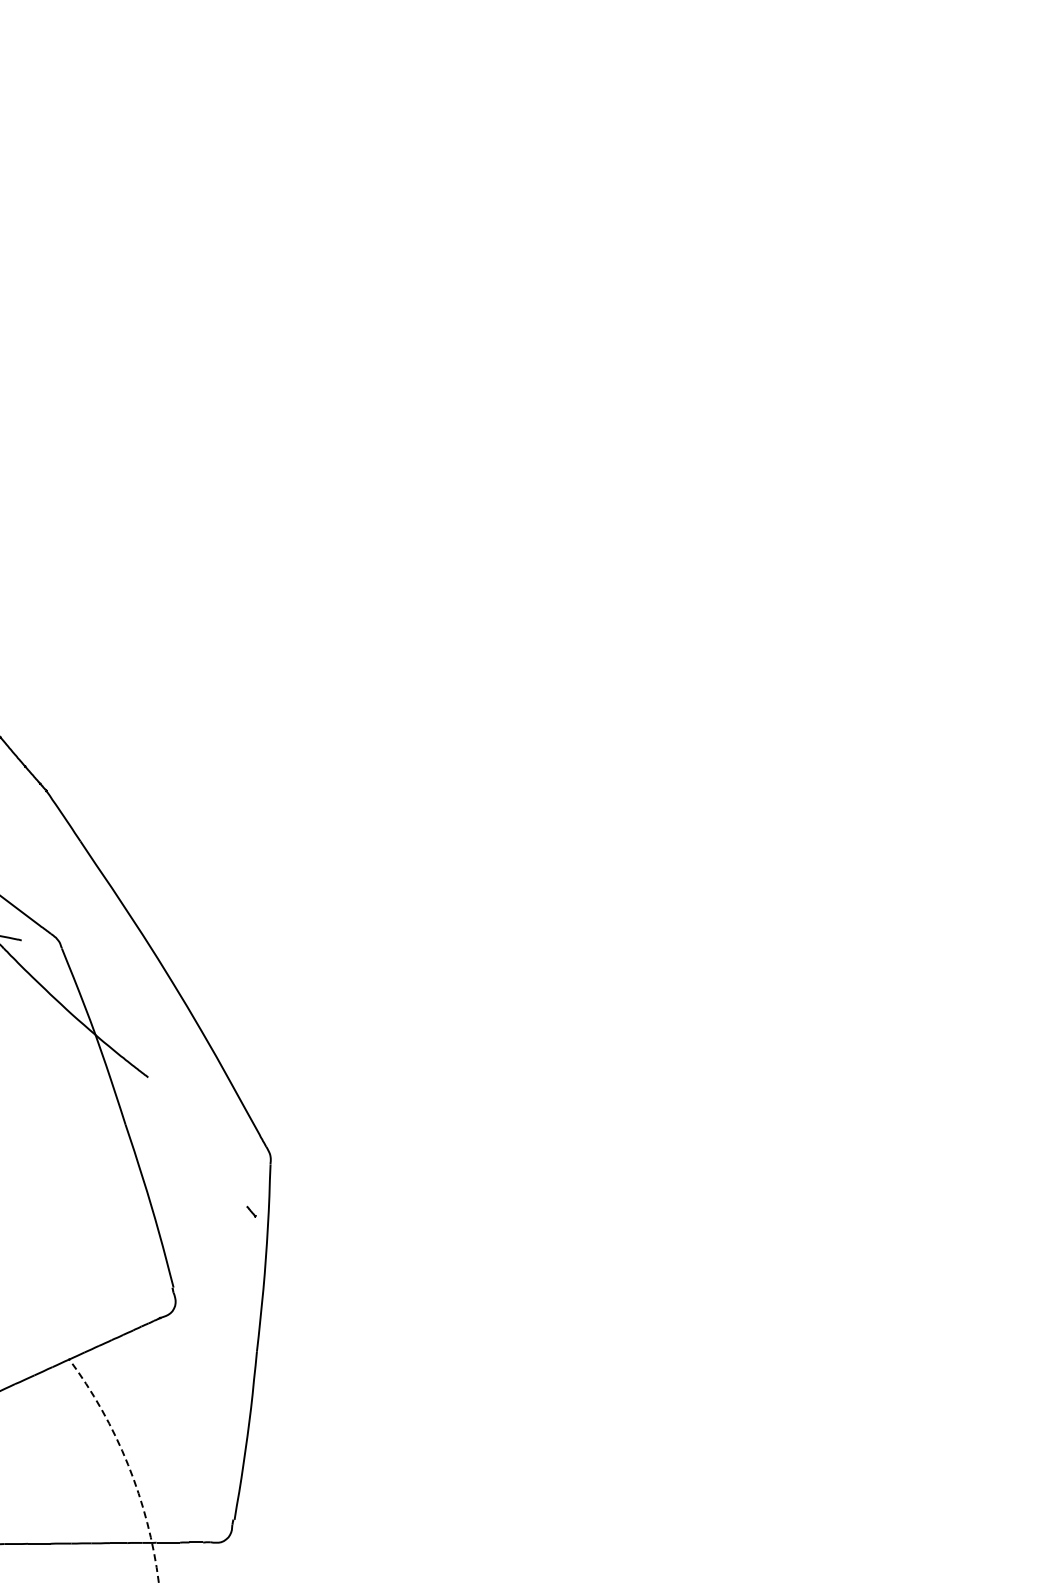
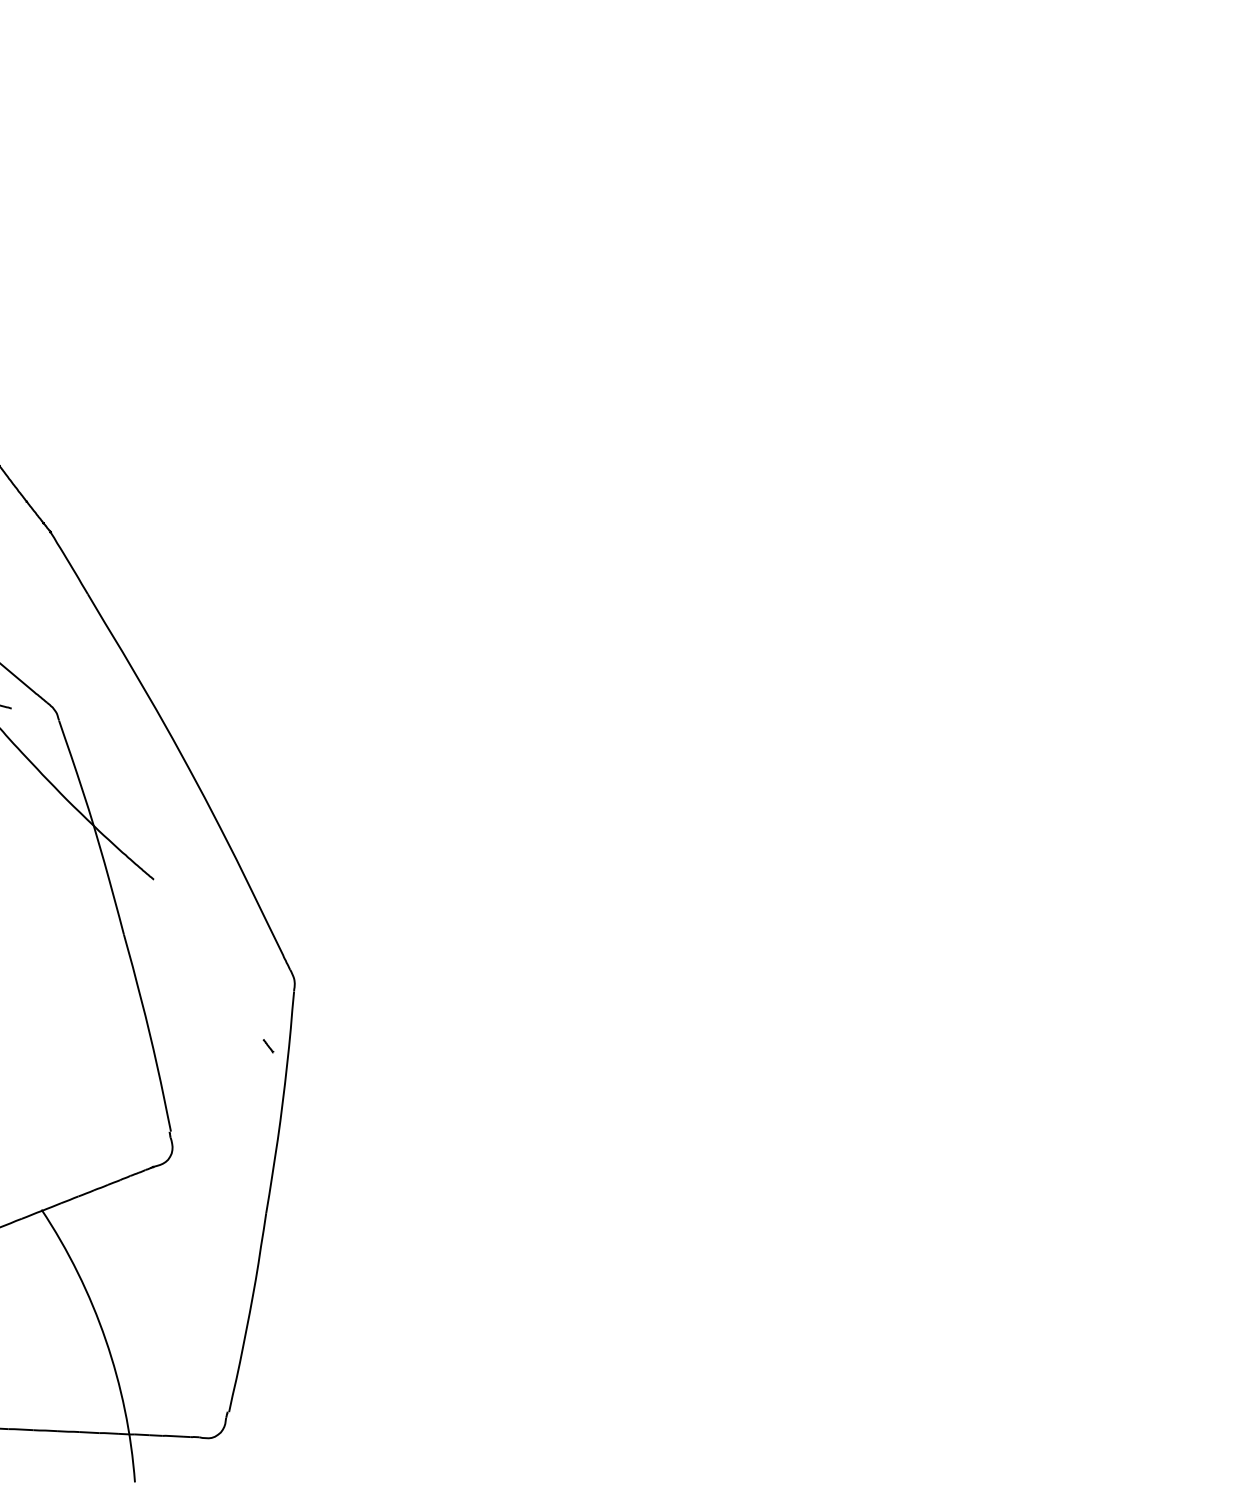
arc: (128, 1464) -> (106, 1339), dashed -> solid

